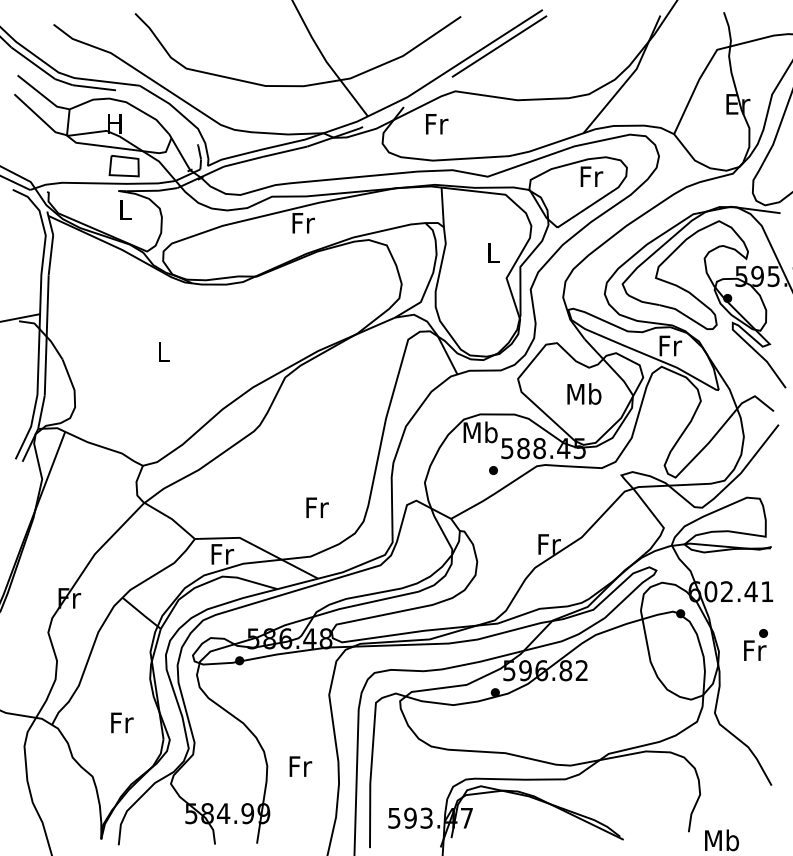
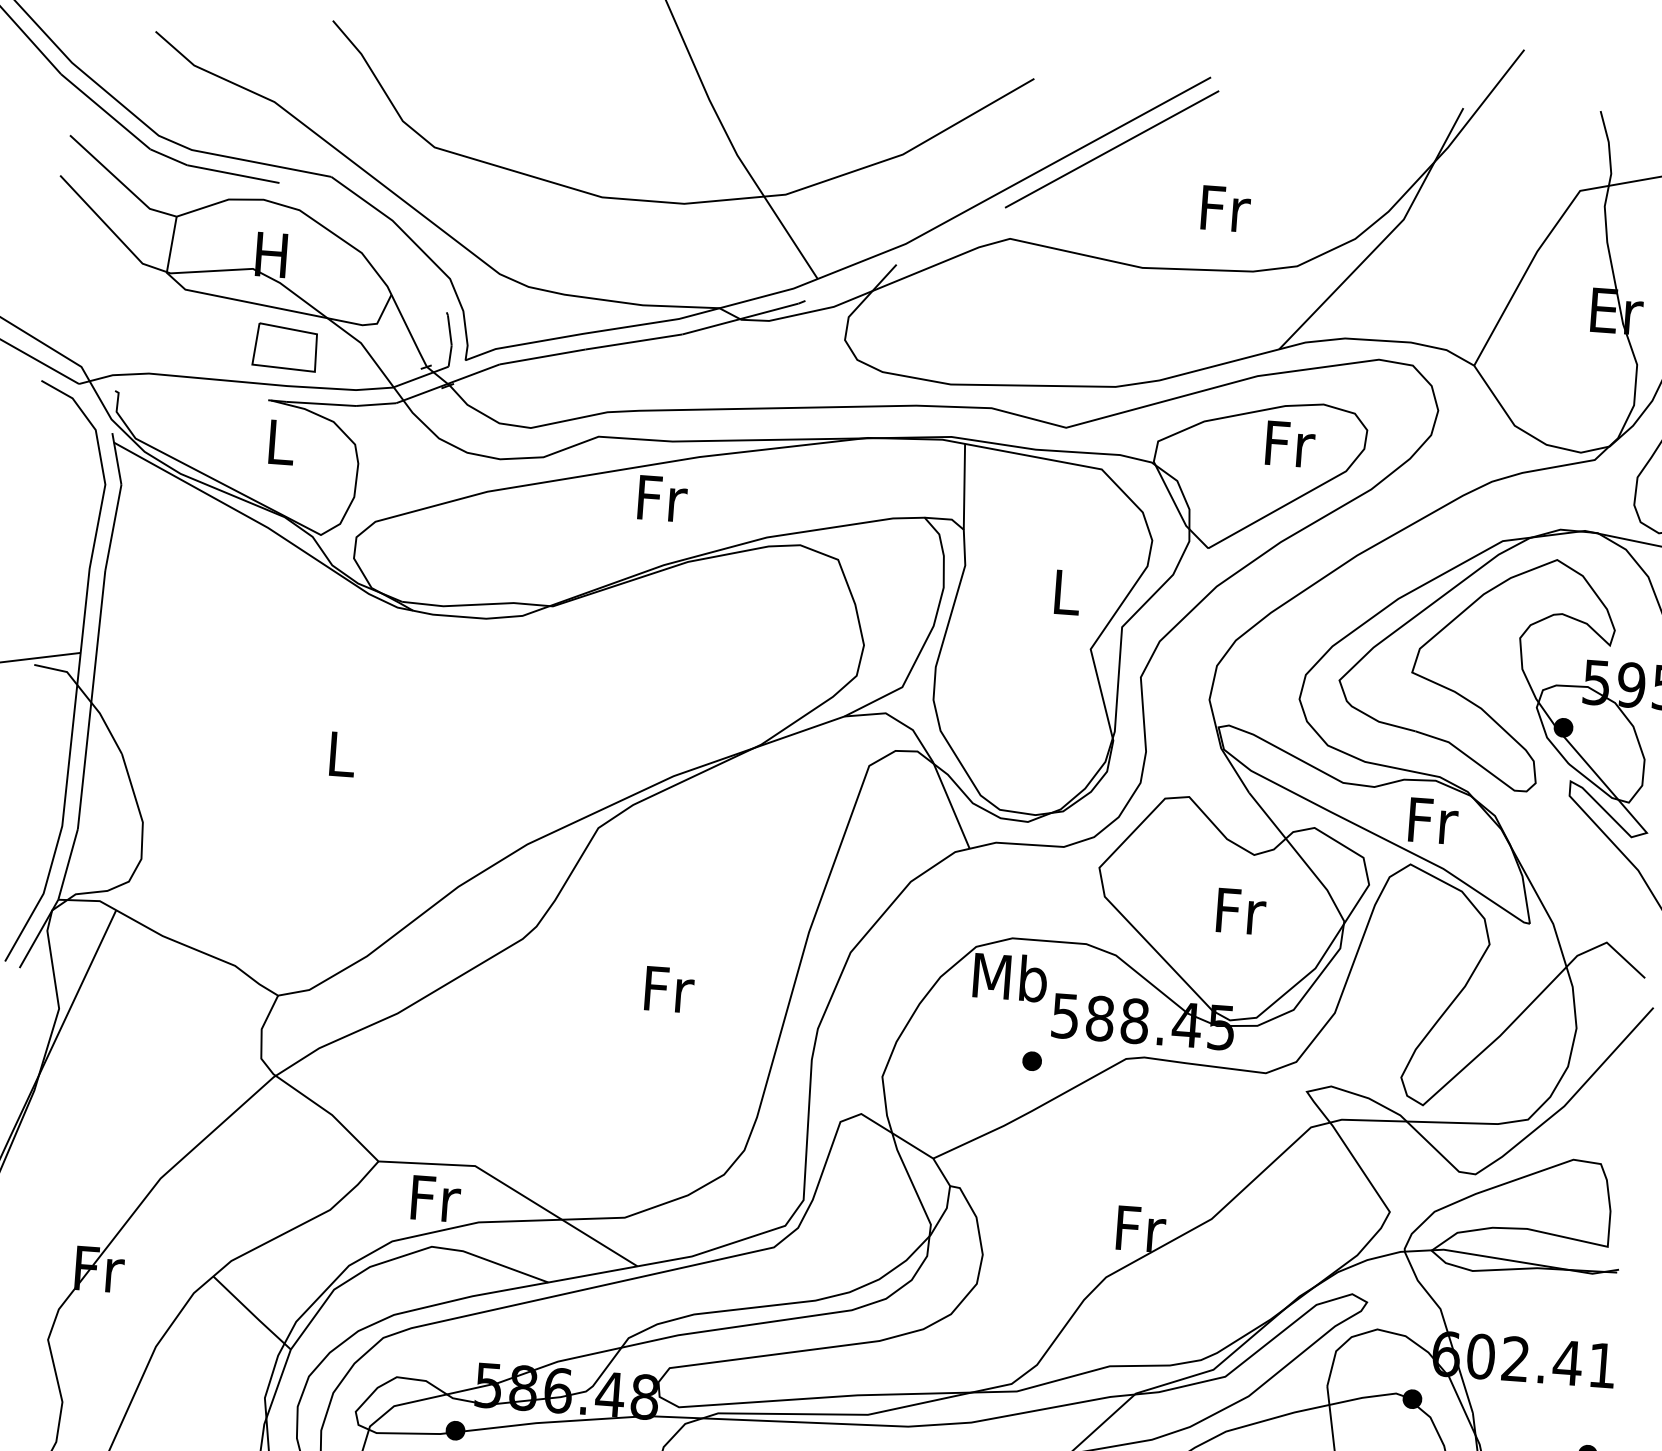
text: (437, 124) -> (1226, 209), moved
text: (584, 393) -> (1240, 909), Mb -> Fr
text: (317, 507) -> (669, 989), moved

